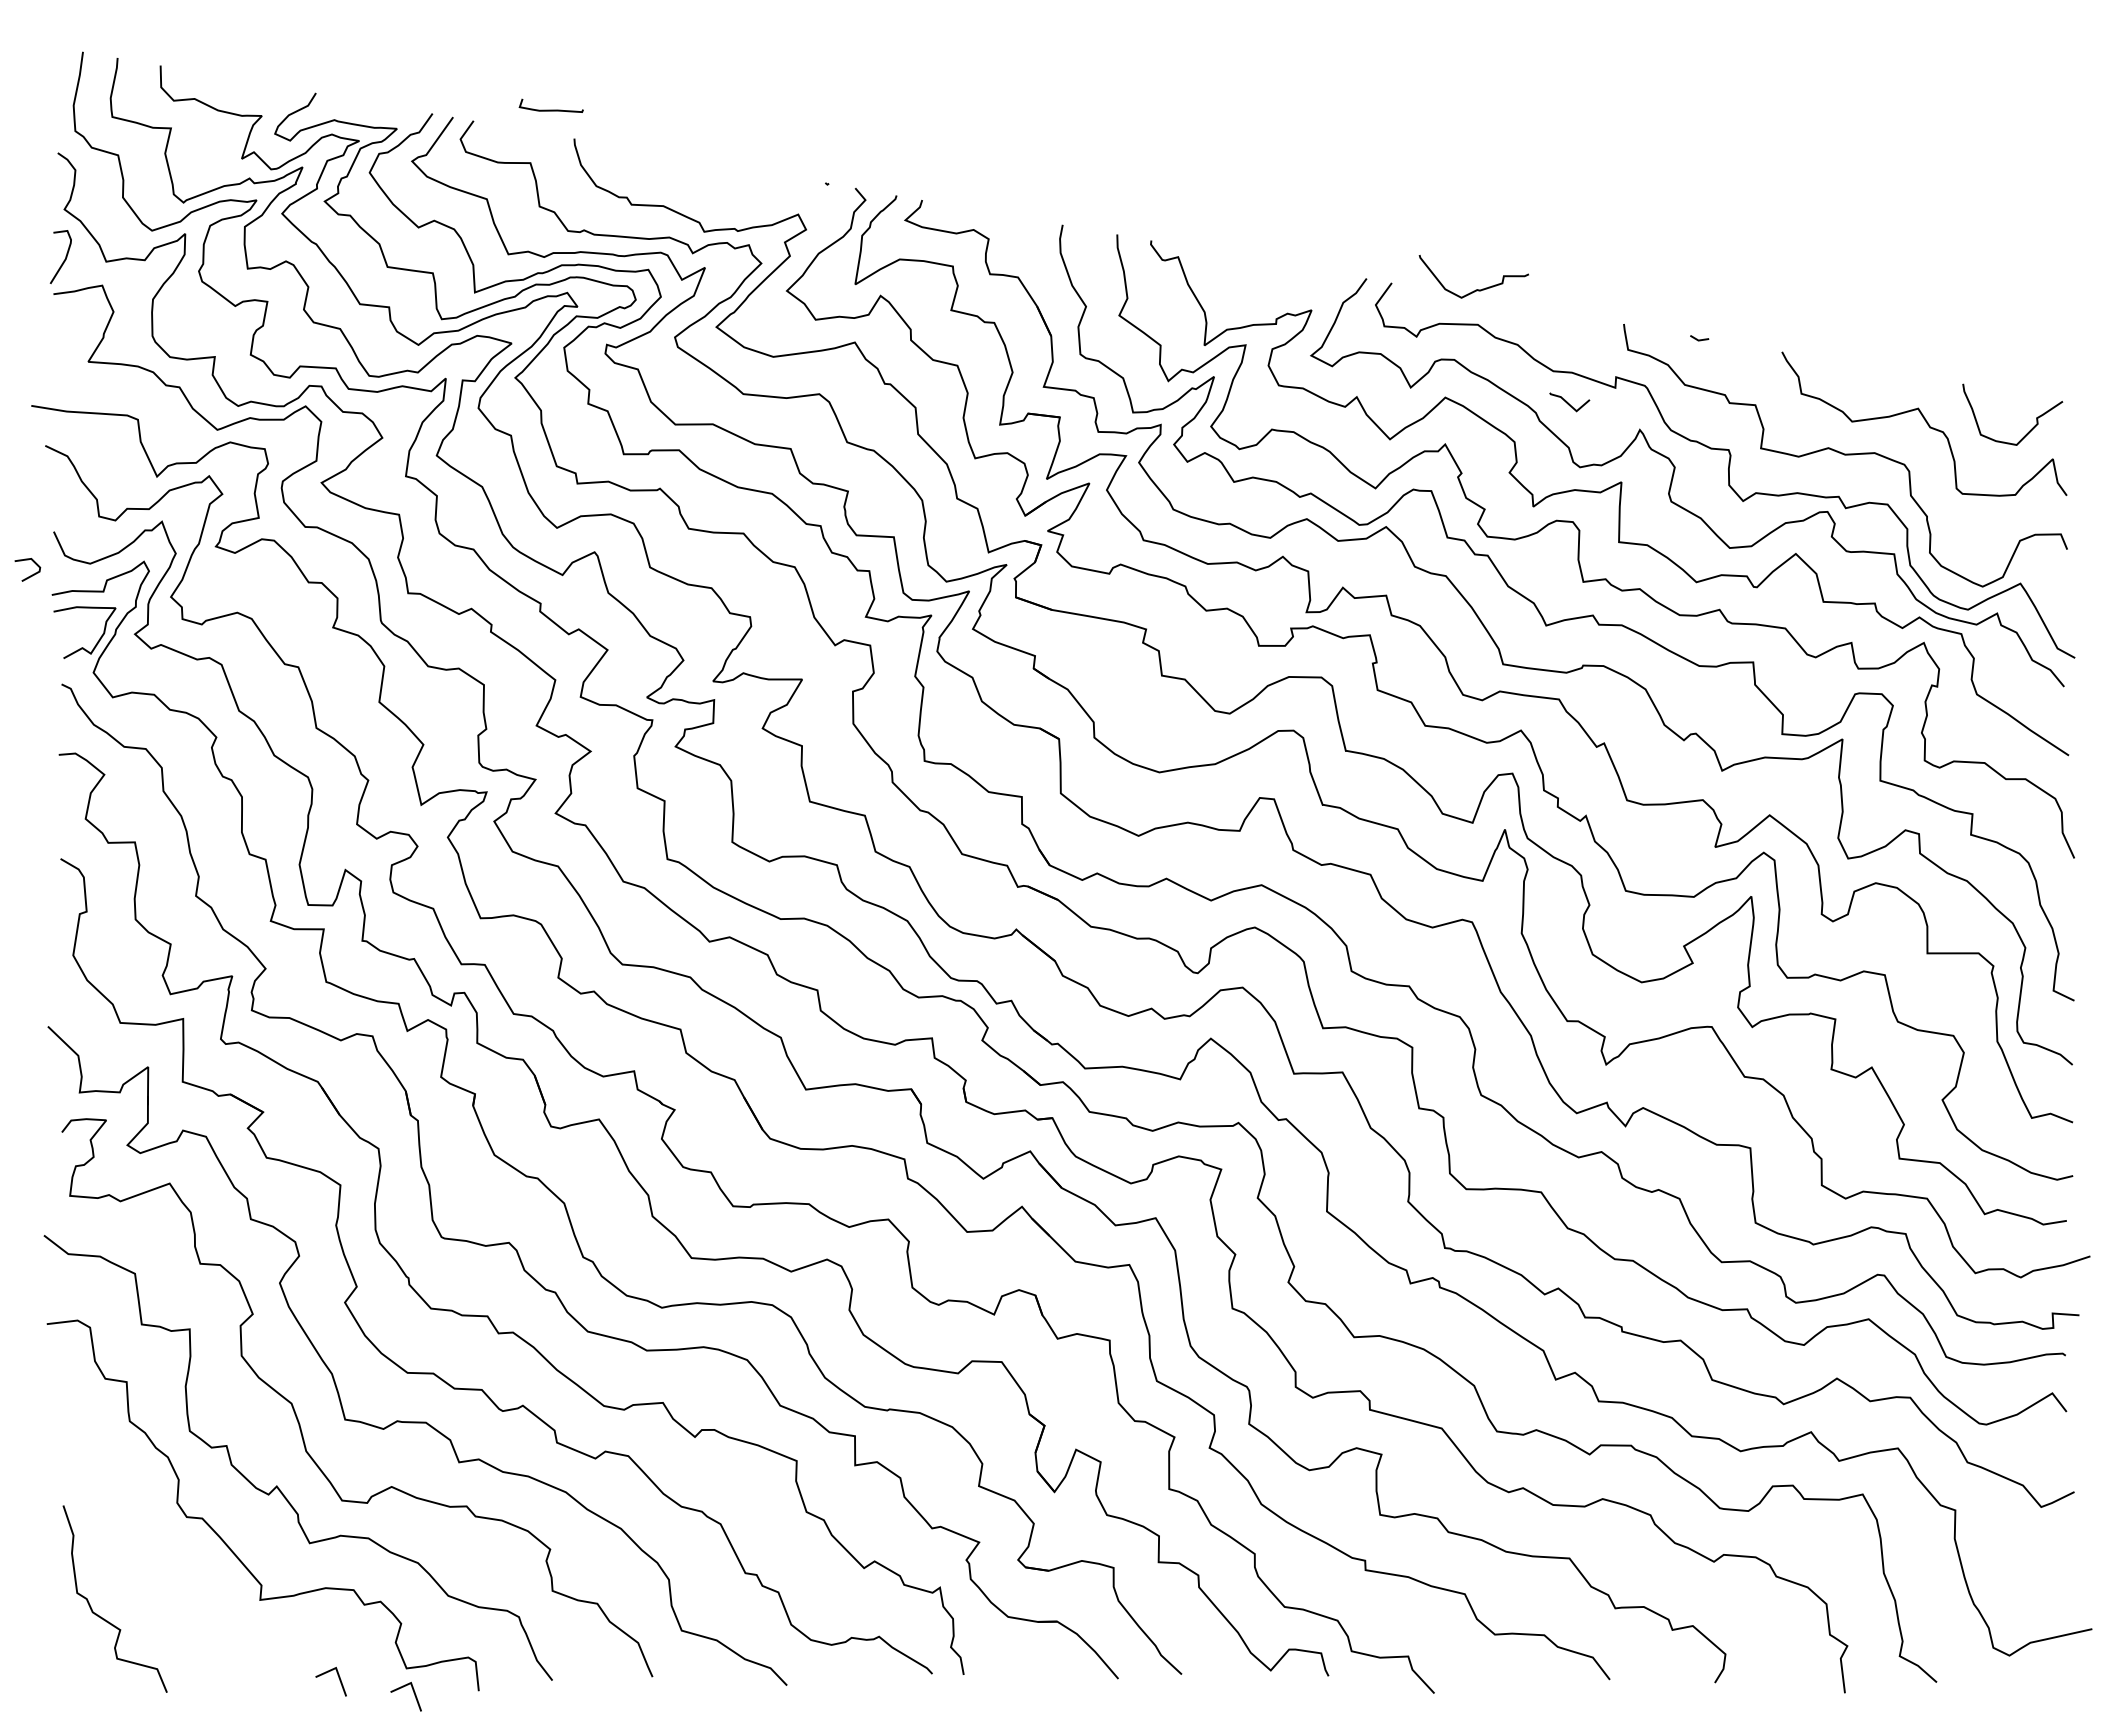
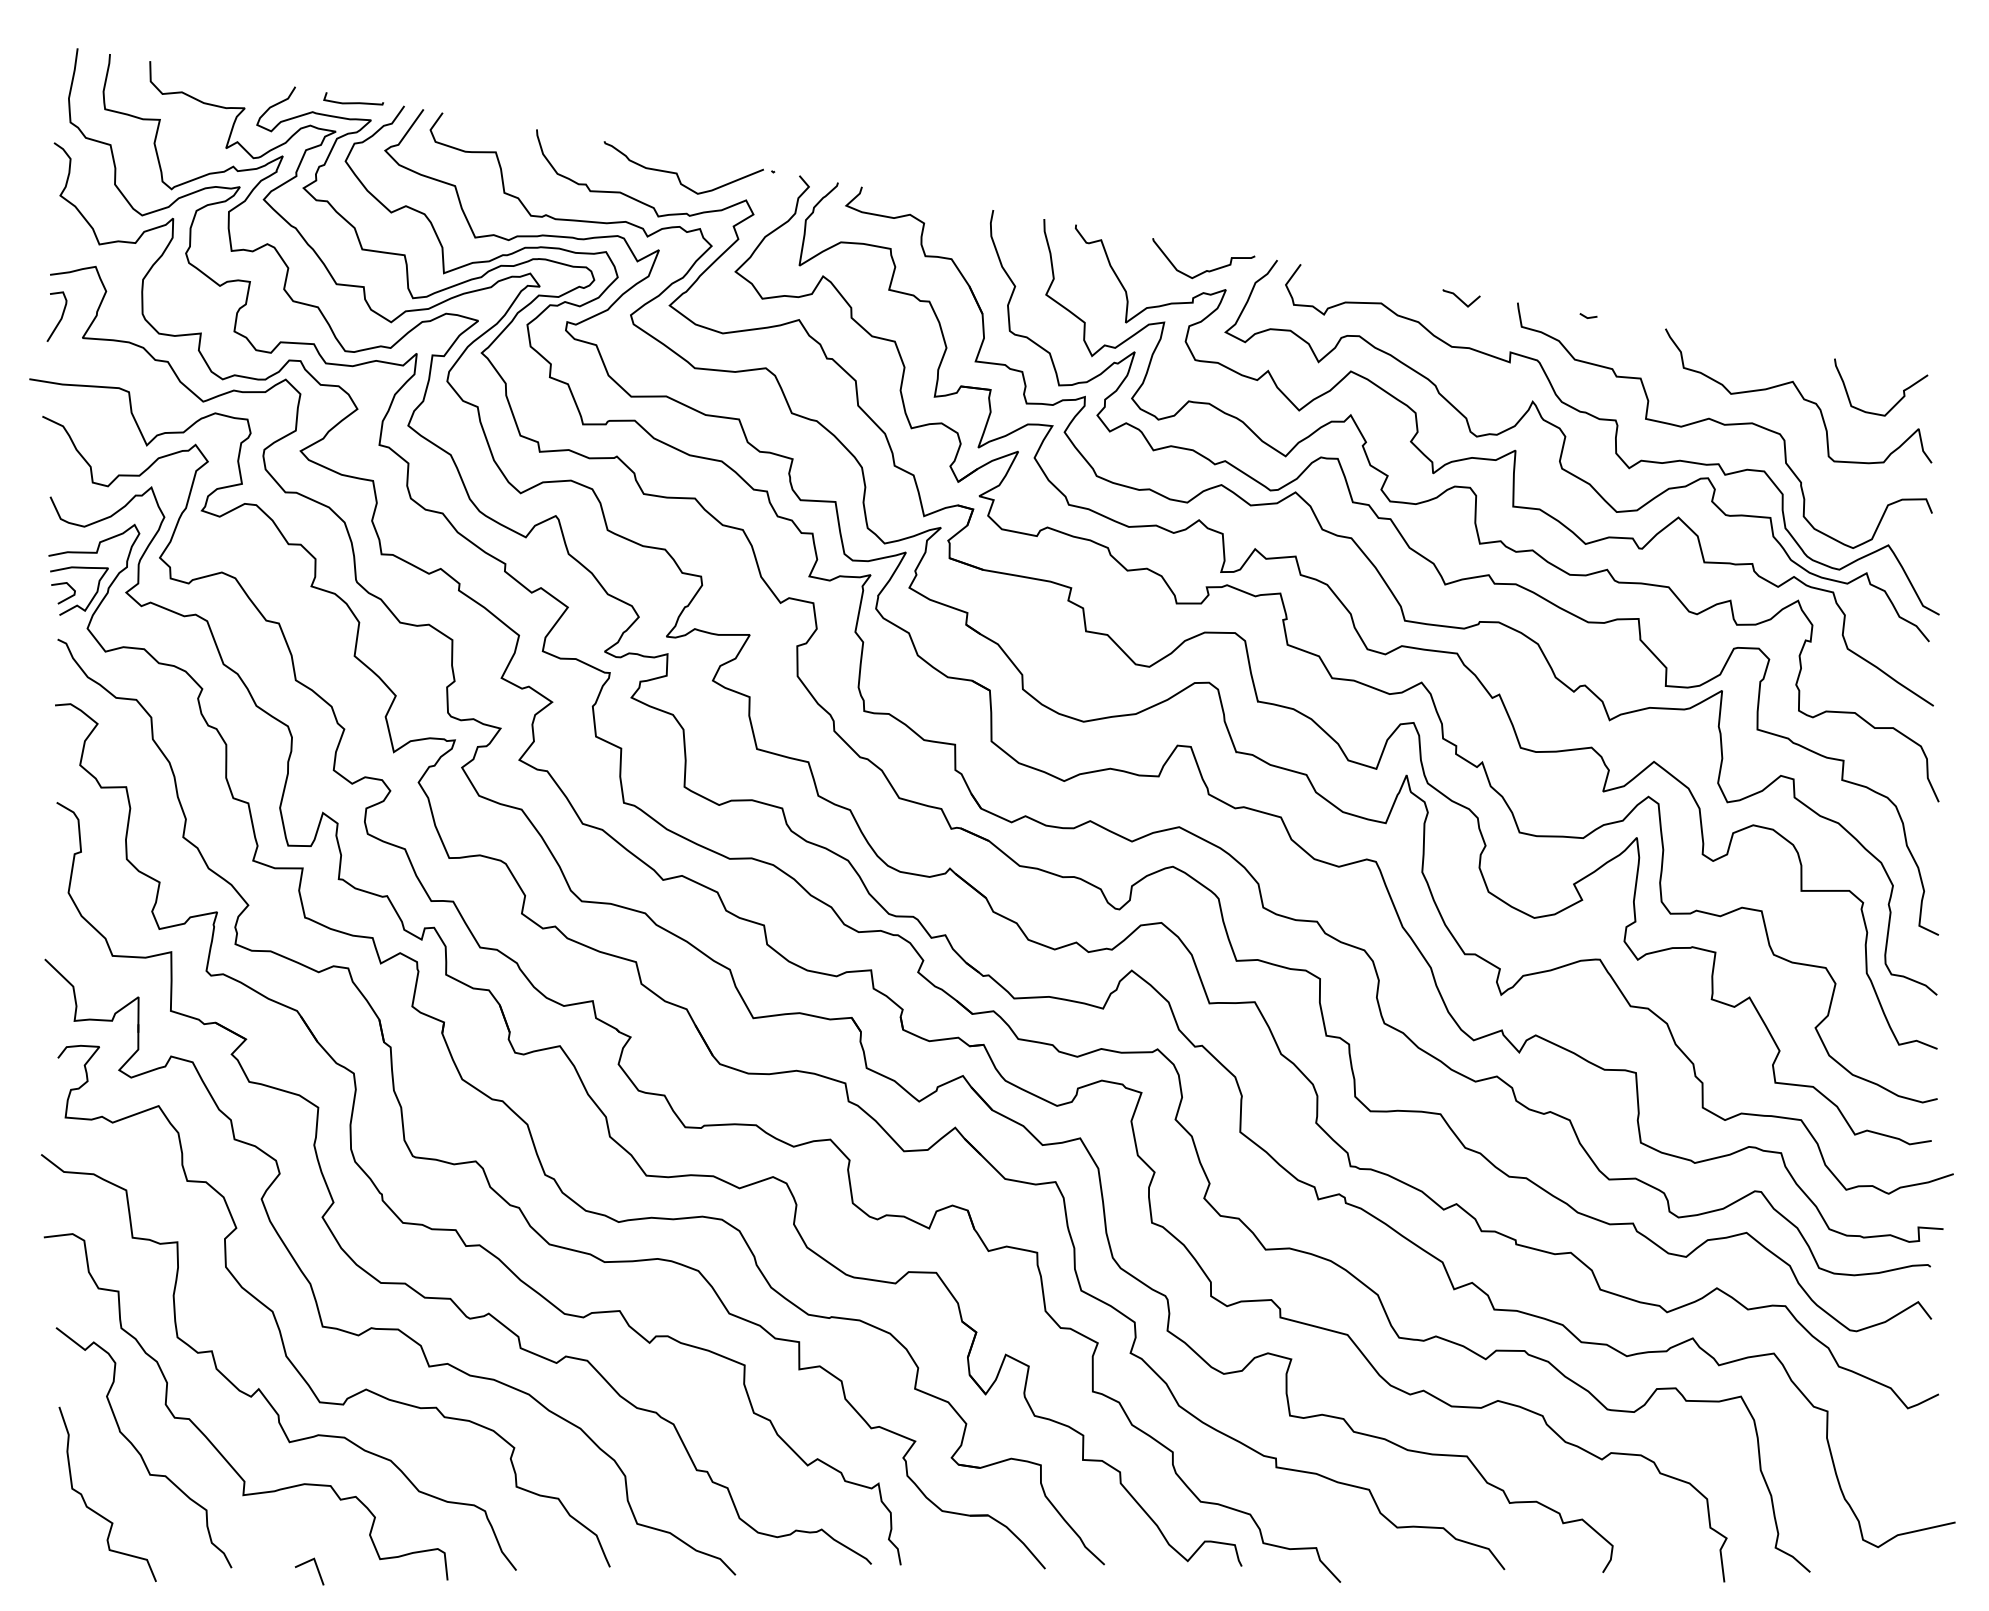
curve: (550, 109) -> (352, 102), moved
curve: (724, 185) -> (677, 173), added
curve: (63, 260) -> (59, 319), moved
curve: (1475, 289) -> (1205, 270), moved
line: (1568, 402) -> (1460, 298), moved
line: (30, 575) -> (65, 598), moved
curve: (147, 1551) -> (137, 1449), added
line: (413, 1693) -> (386, 1582), removed

